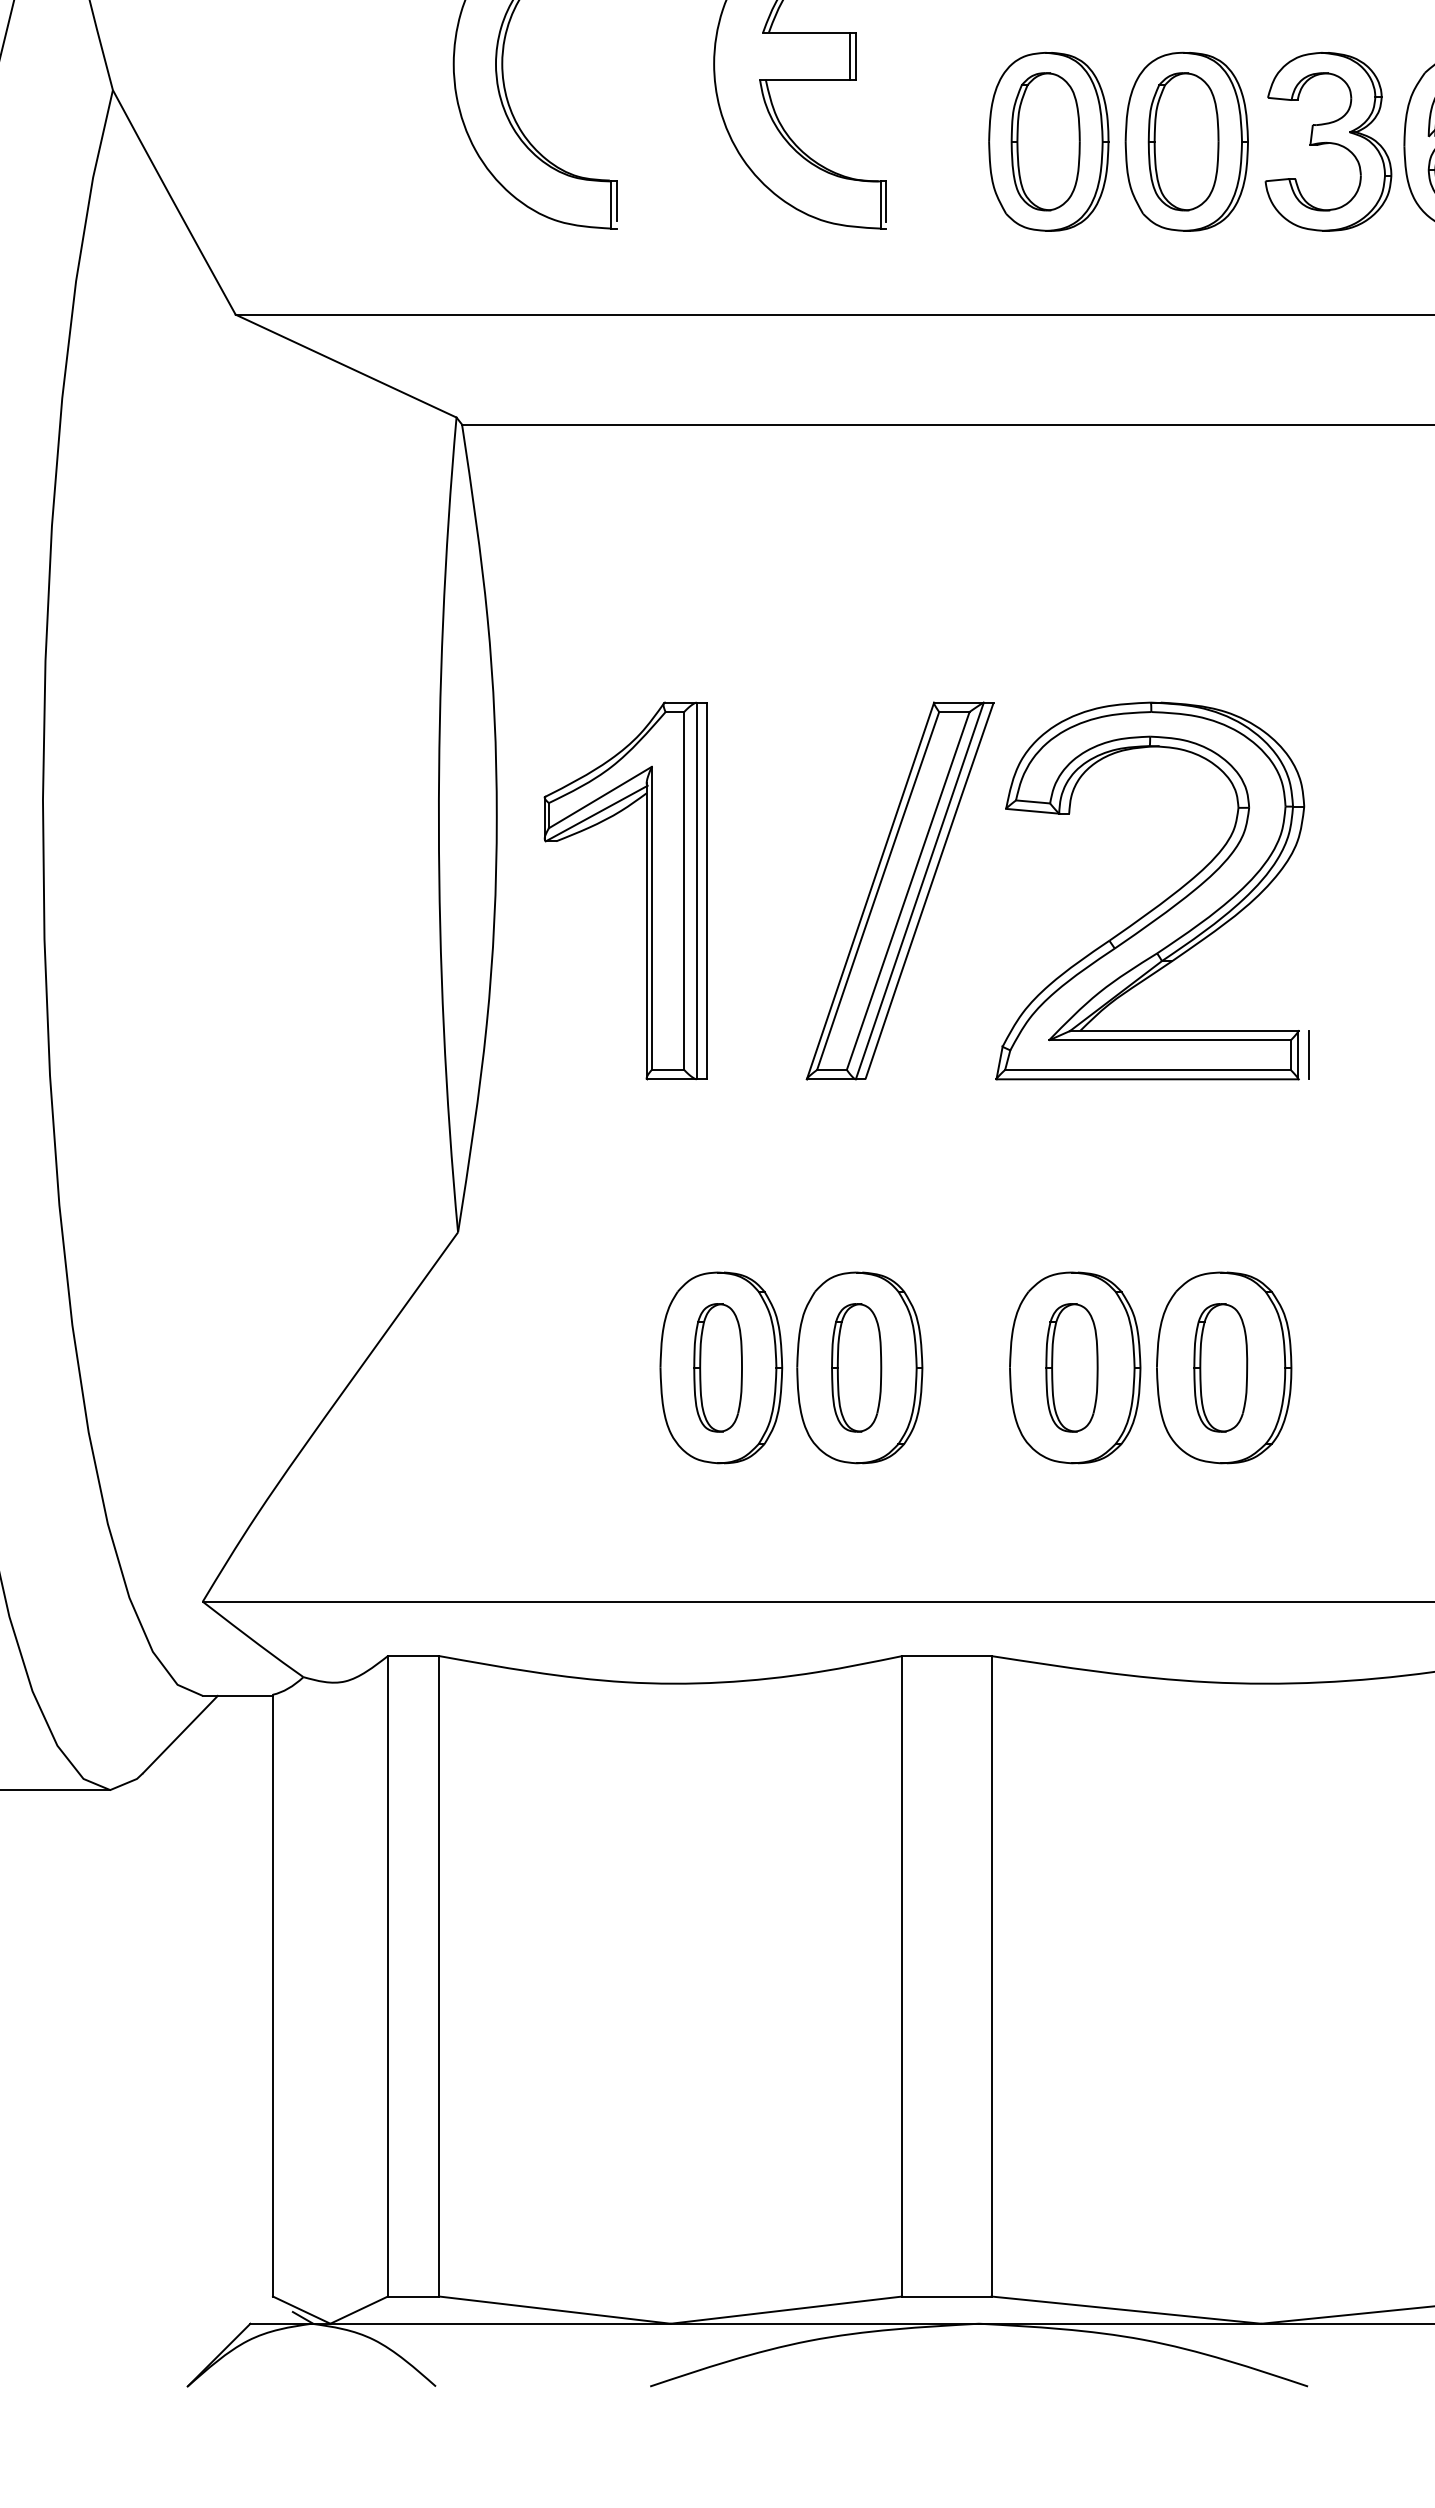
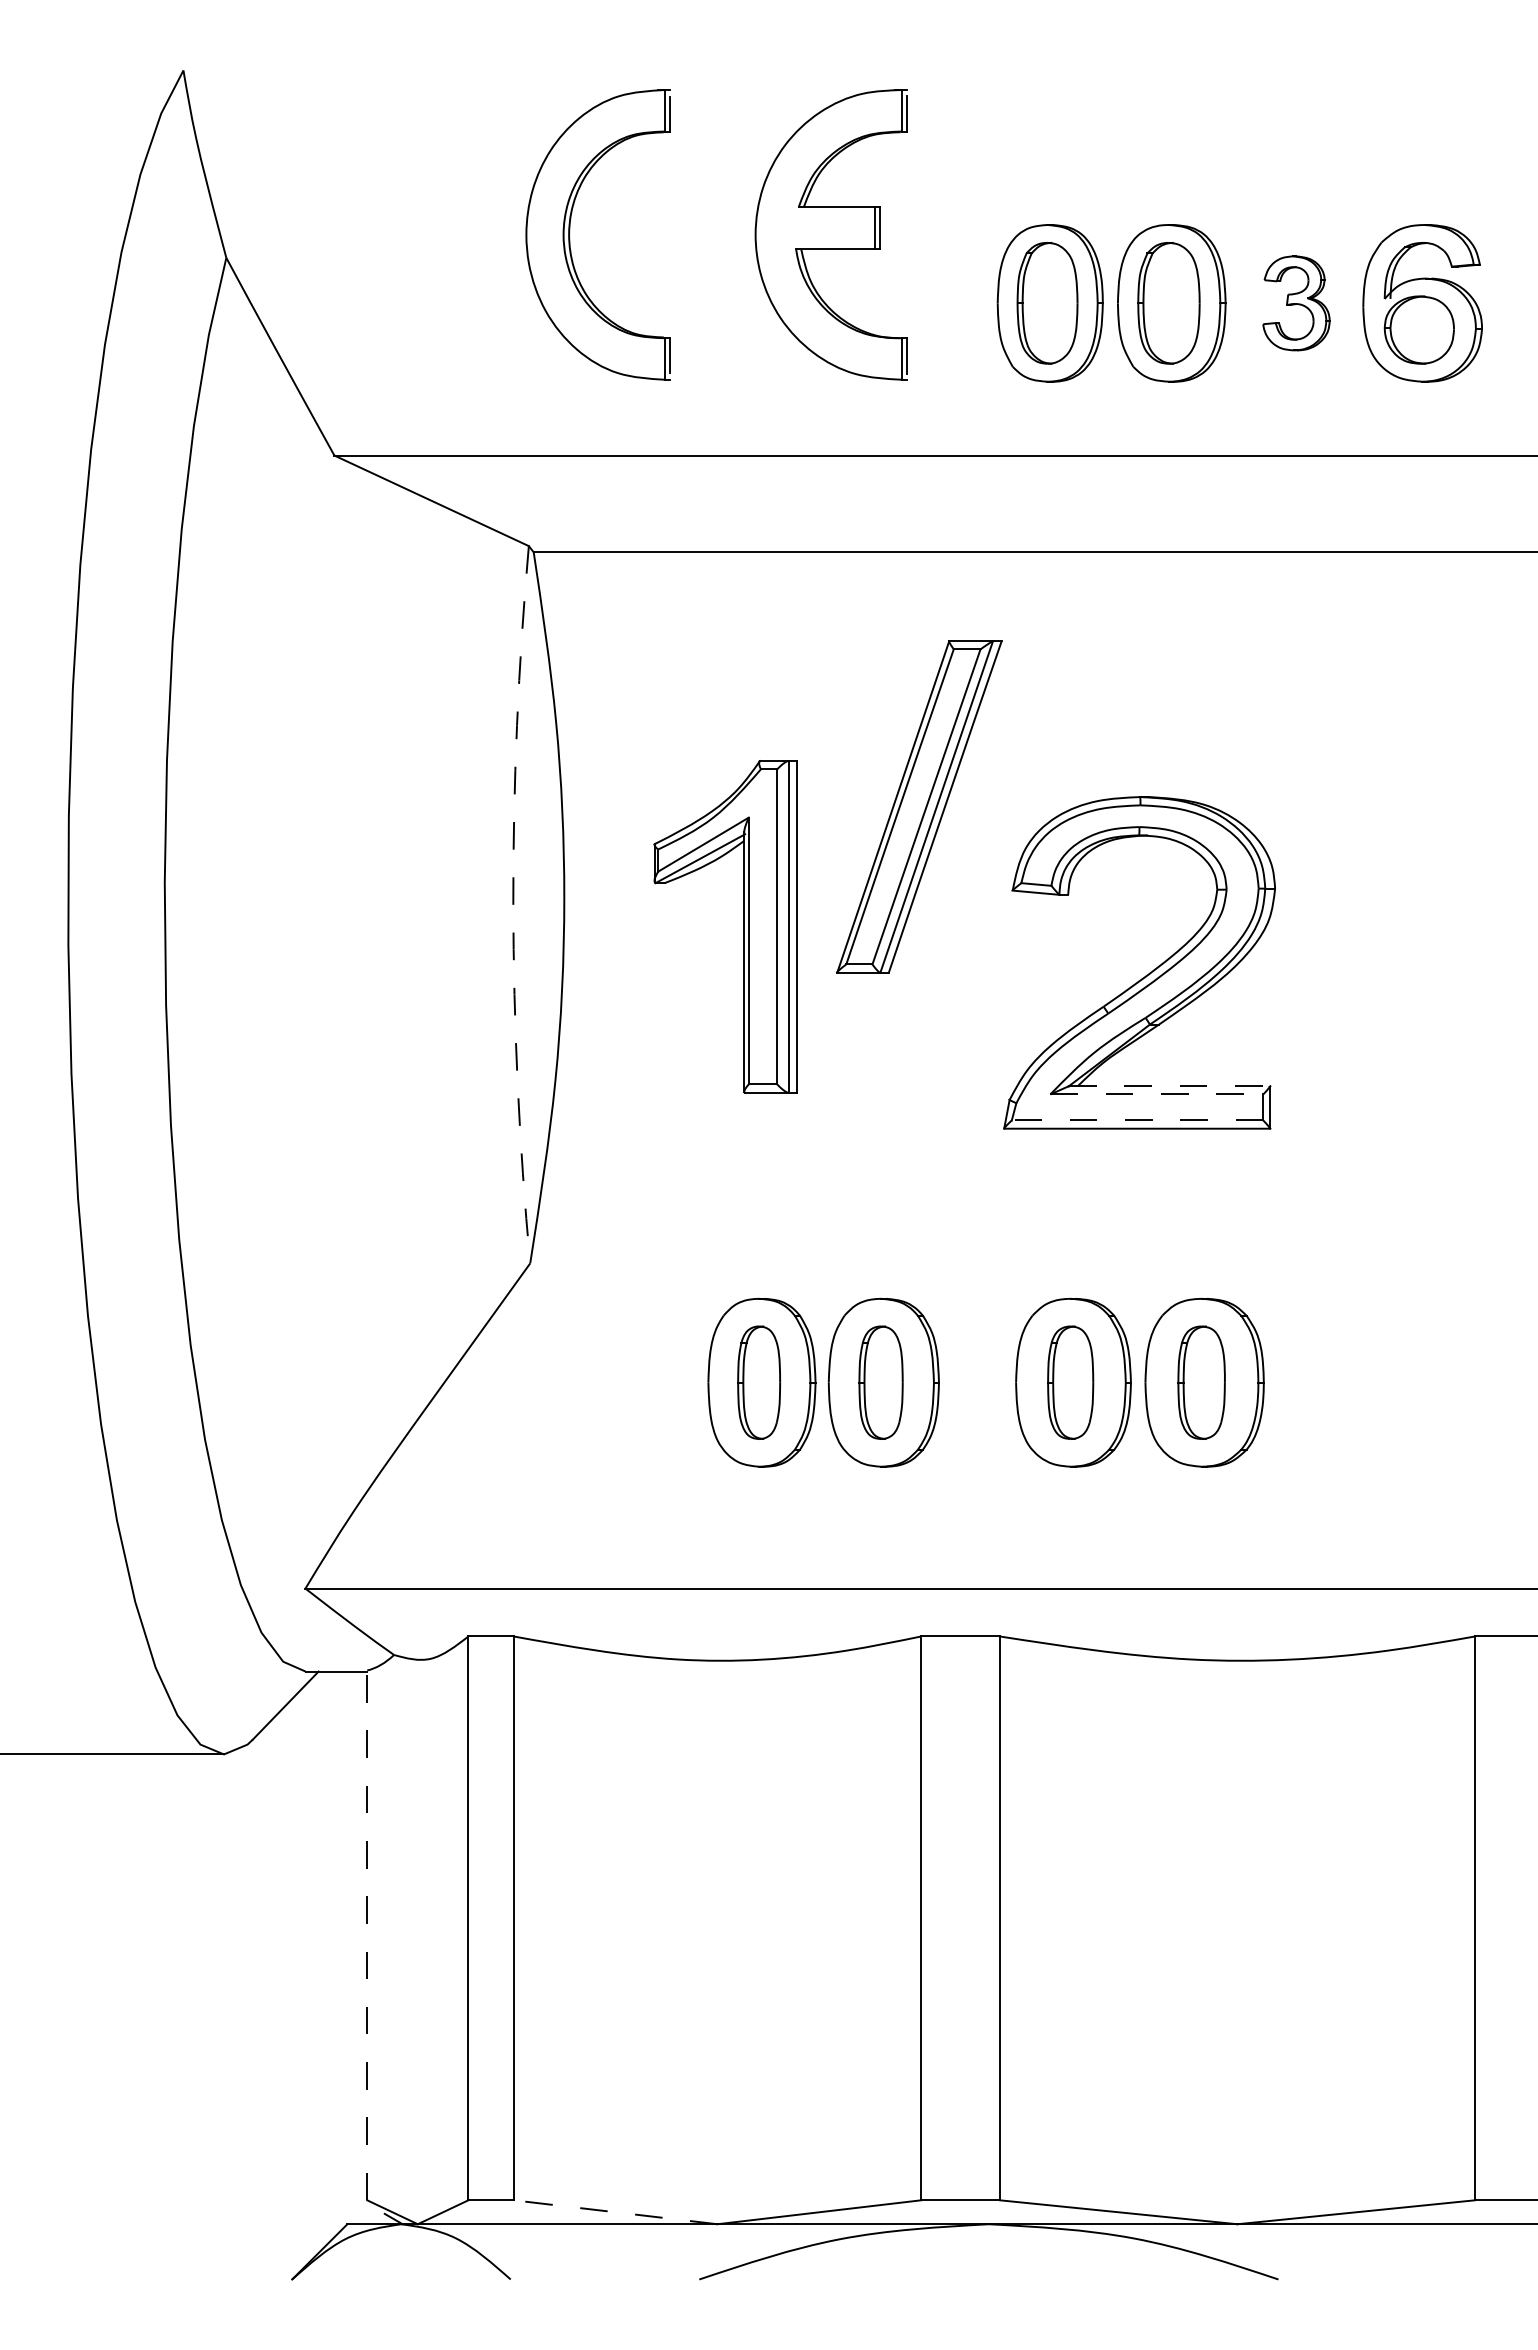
part: (1328, 141) -> (1296, 303), size x0.6
arc: (439, 824) -> (513, 904), solid -> dashed
part: (645, 890) -> (743, 926), moved
part: (900, 890) -> (919, 806), moved
line: (1184, 1031) -> (1169, 1086), solid -> dashed
line: (1170, 1040) -> (1157, 1094), solid -> dashed
line: (1309, 1055) -> (1279, 1107), removed
line: (1147, 1070) -> (1137, 1120), solid -> dashed
line: (273, 1995) -> (367, 1935), solid -> dashed
line: (554, 2310) -> (615, 2212), solid -> dashed

